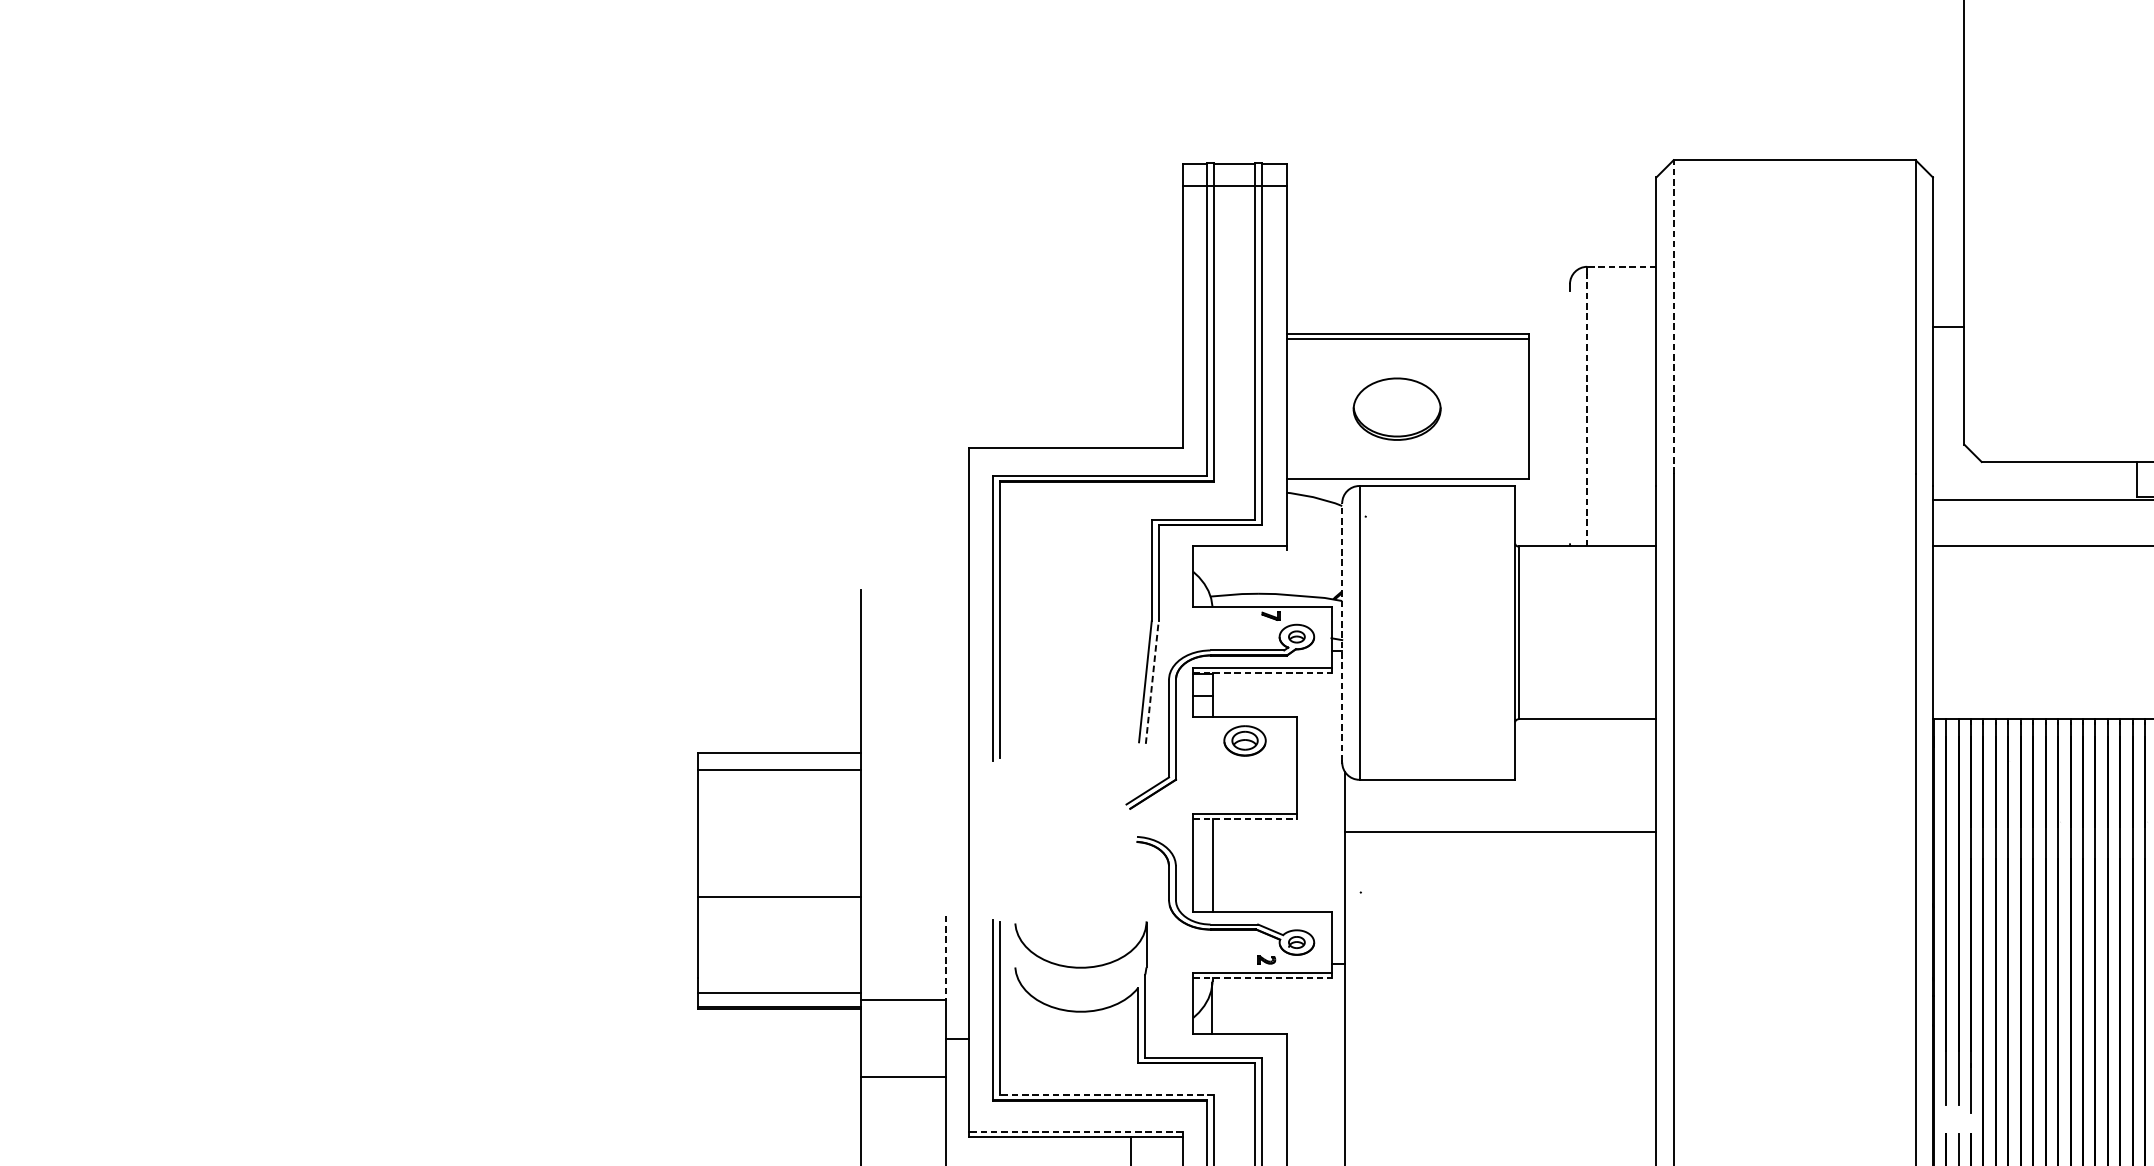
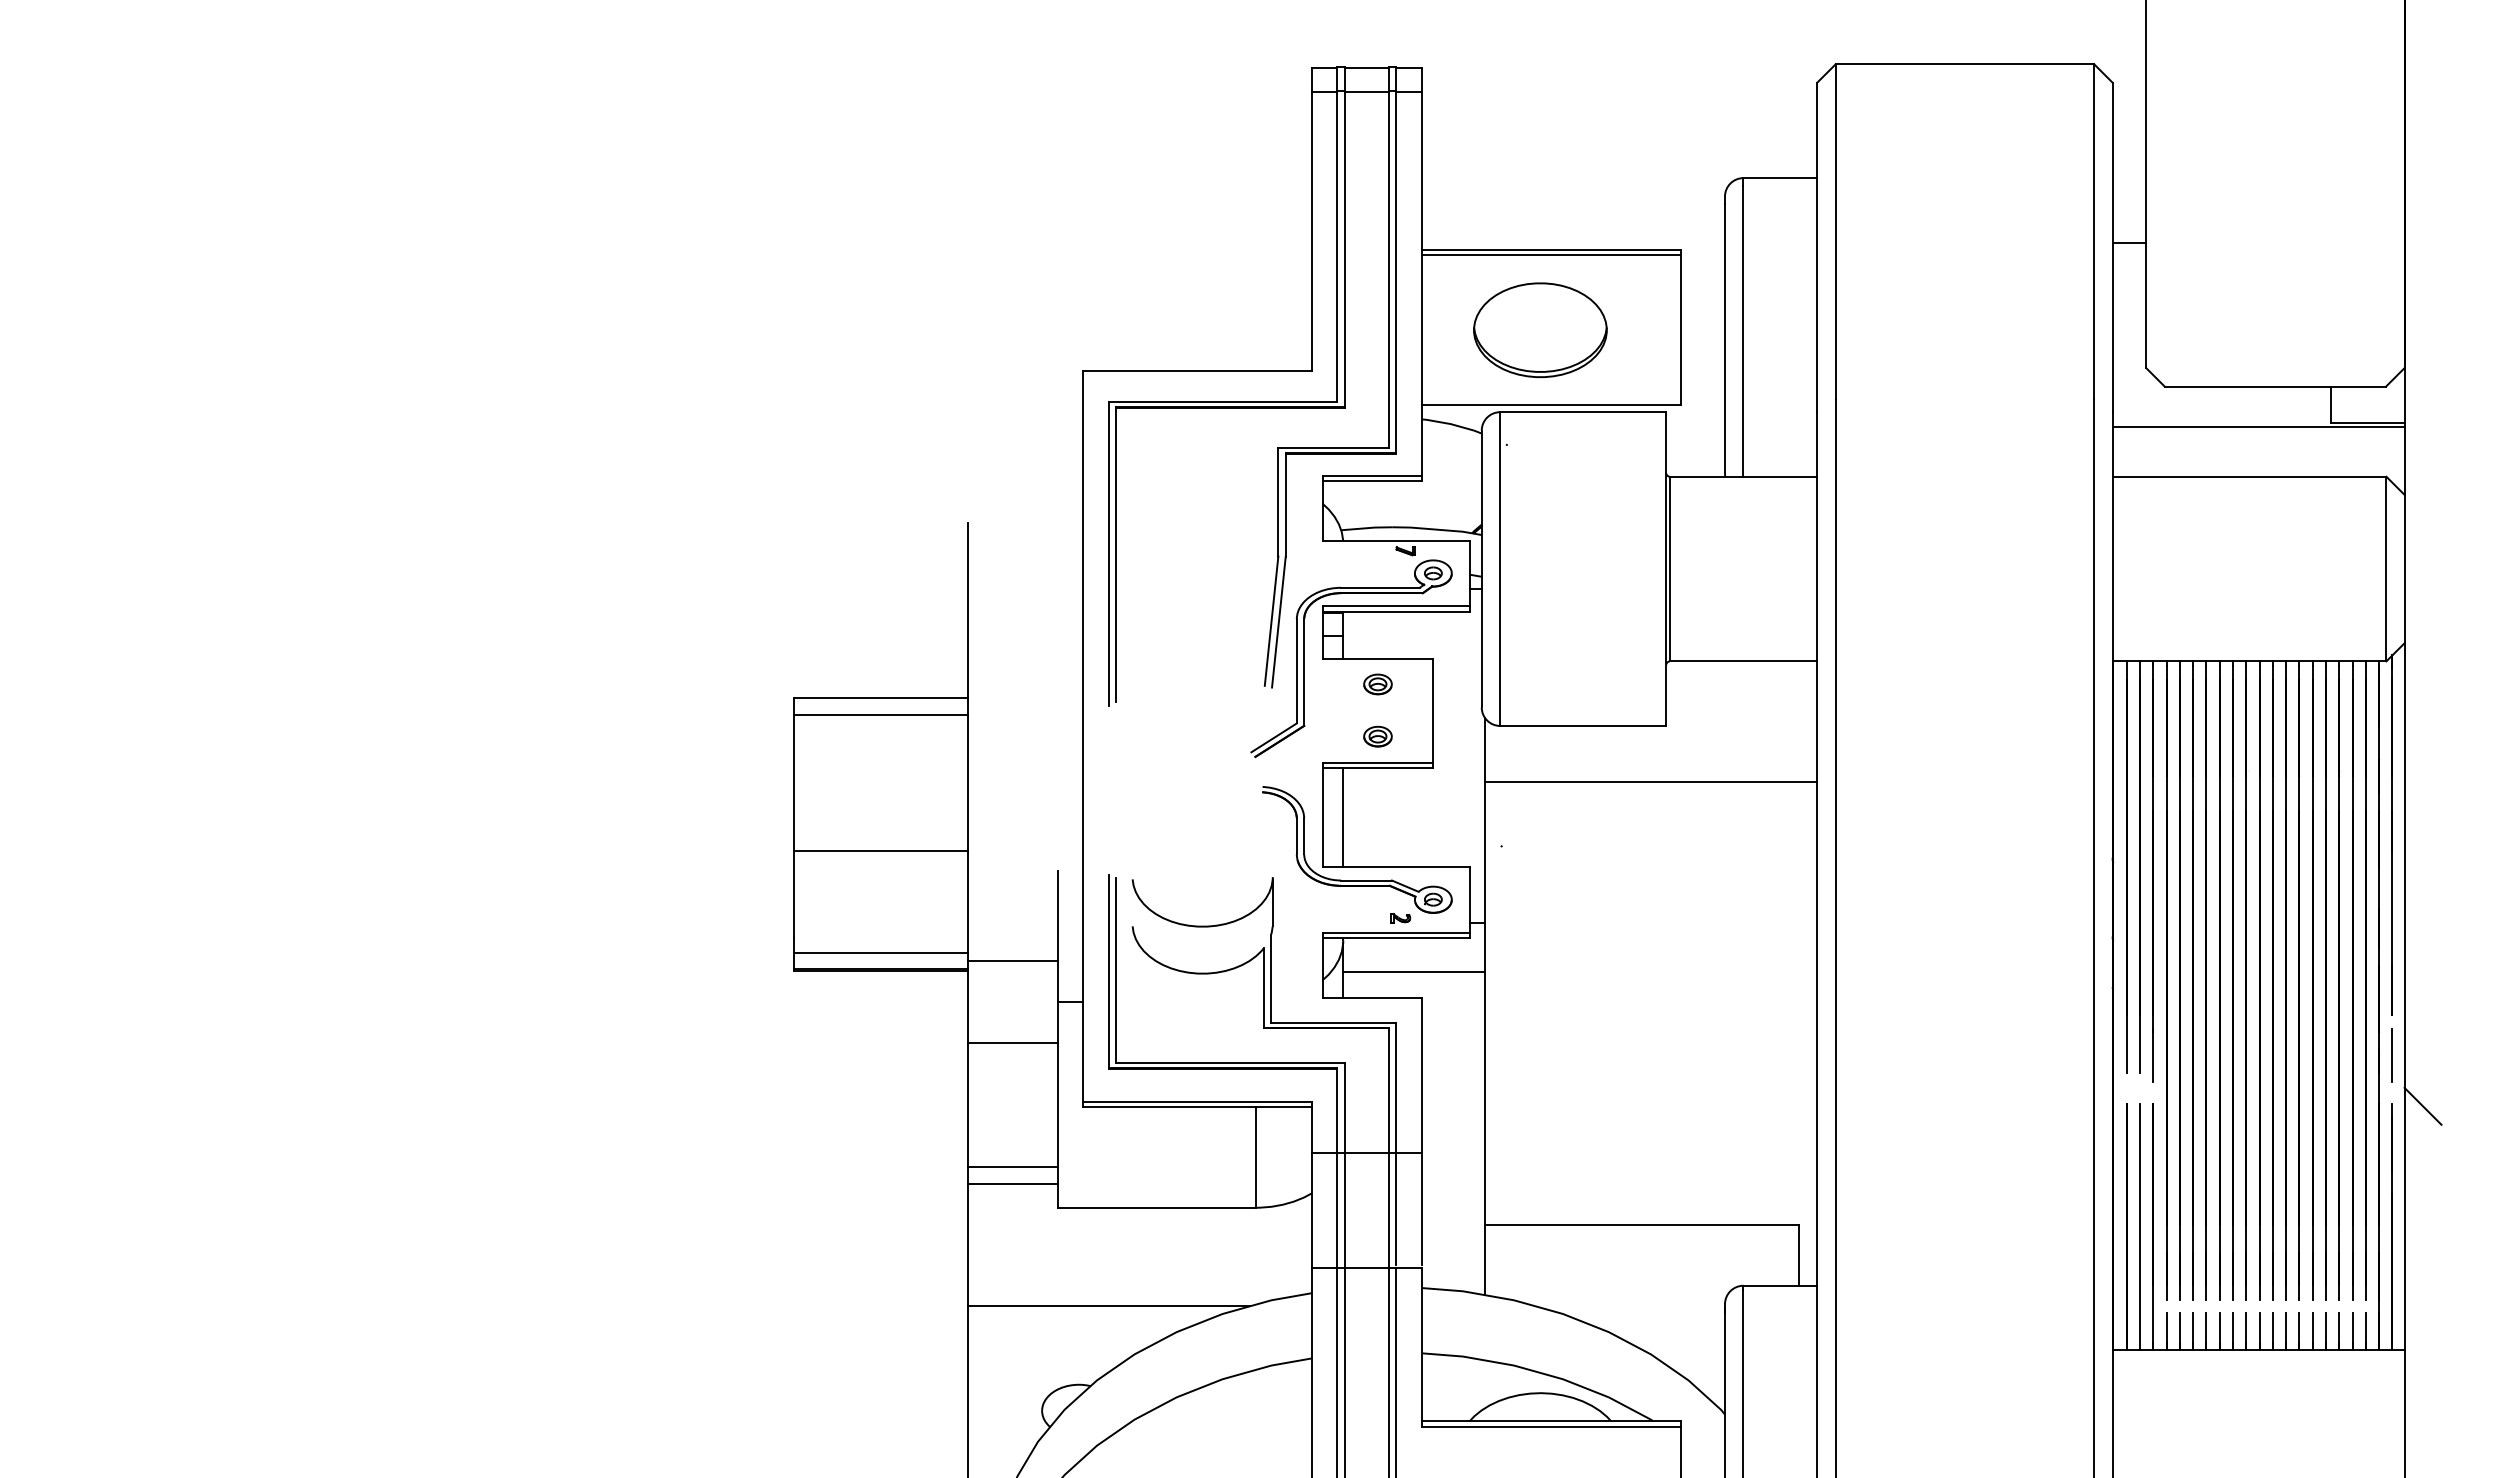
line: (1621, 267) -> (1780, 178), dashed -> solid
line: (1673, 316) -> (1835, 231), dashed -> solid
part: (1397, 408) -> (1540, 329), size x1.43
line: (1587, 409) -> (1743, 330), dashed -> solid
line: (1570, 417) -> (1725, 338), added
line: (1239, 550) -> (1372, 481), added
line: (1341, 632) -> (1481, 568), dashed -> solid
line: (1262, 672) -> (1396, 611), dashed -> solid
line: (1151, 682) -> (1278, 622), dashed -> solid
part: (1244, 740) -> (1377, 684), size x0.62
part: (1244, 789) -> (1377, 736), added
line: (1245, 819) -> (1378, 768), dashed -> solid
line: (945, 958) -> (1058, 916), dashed -> solid
line: (1262, 977) -> (1396, 937), dashed -> solid
line: (1279, 1010) -> (1414, 972), added
line: (1106, 1095) -> (1229, 1063), dashed -> solid
line: (1075, 1132) -> (1196, 1102), dashed -> solid

